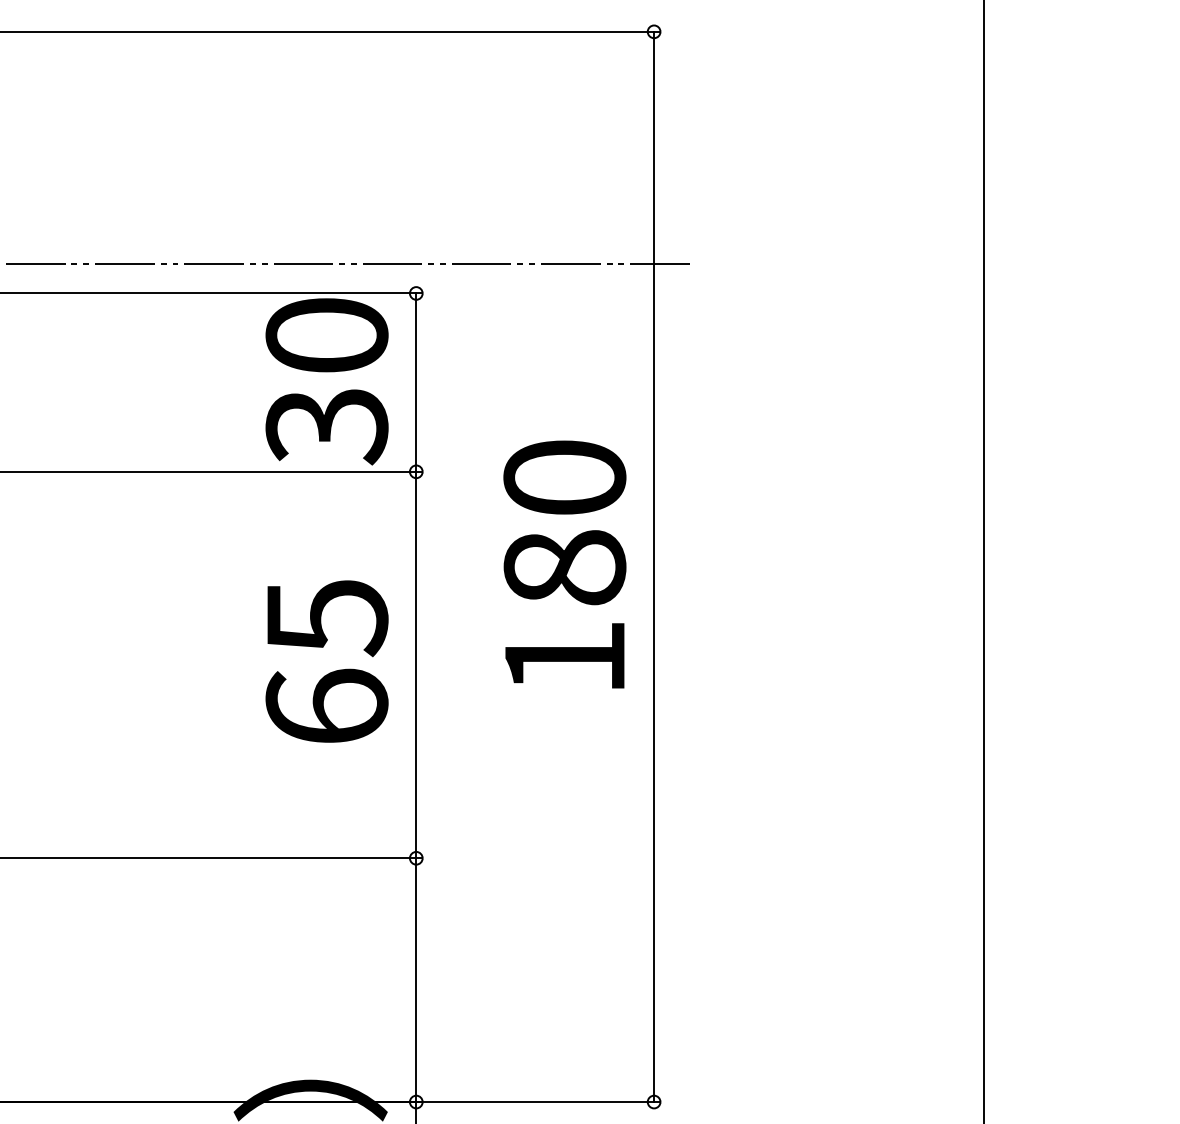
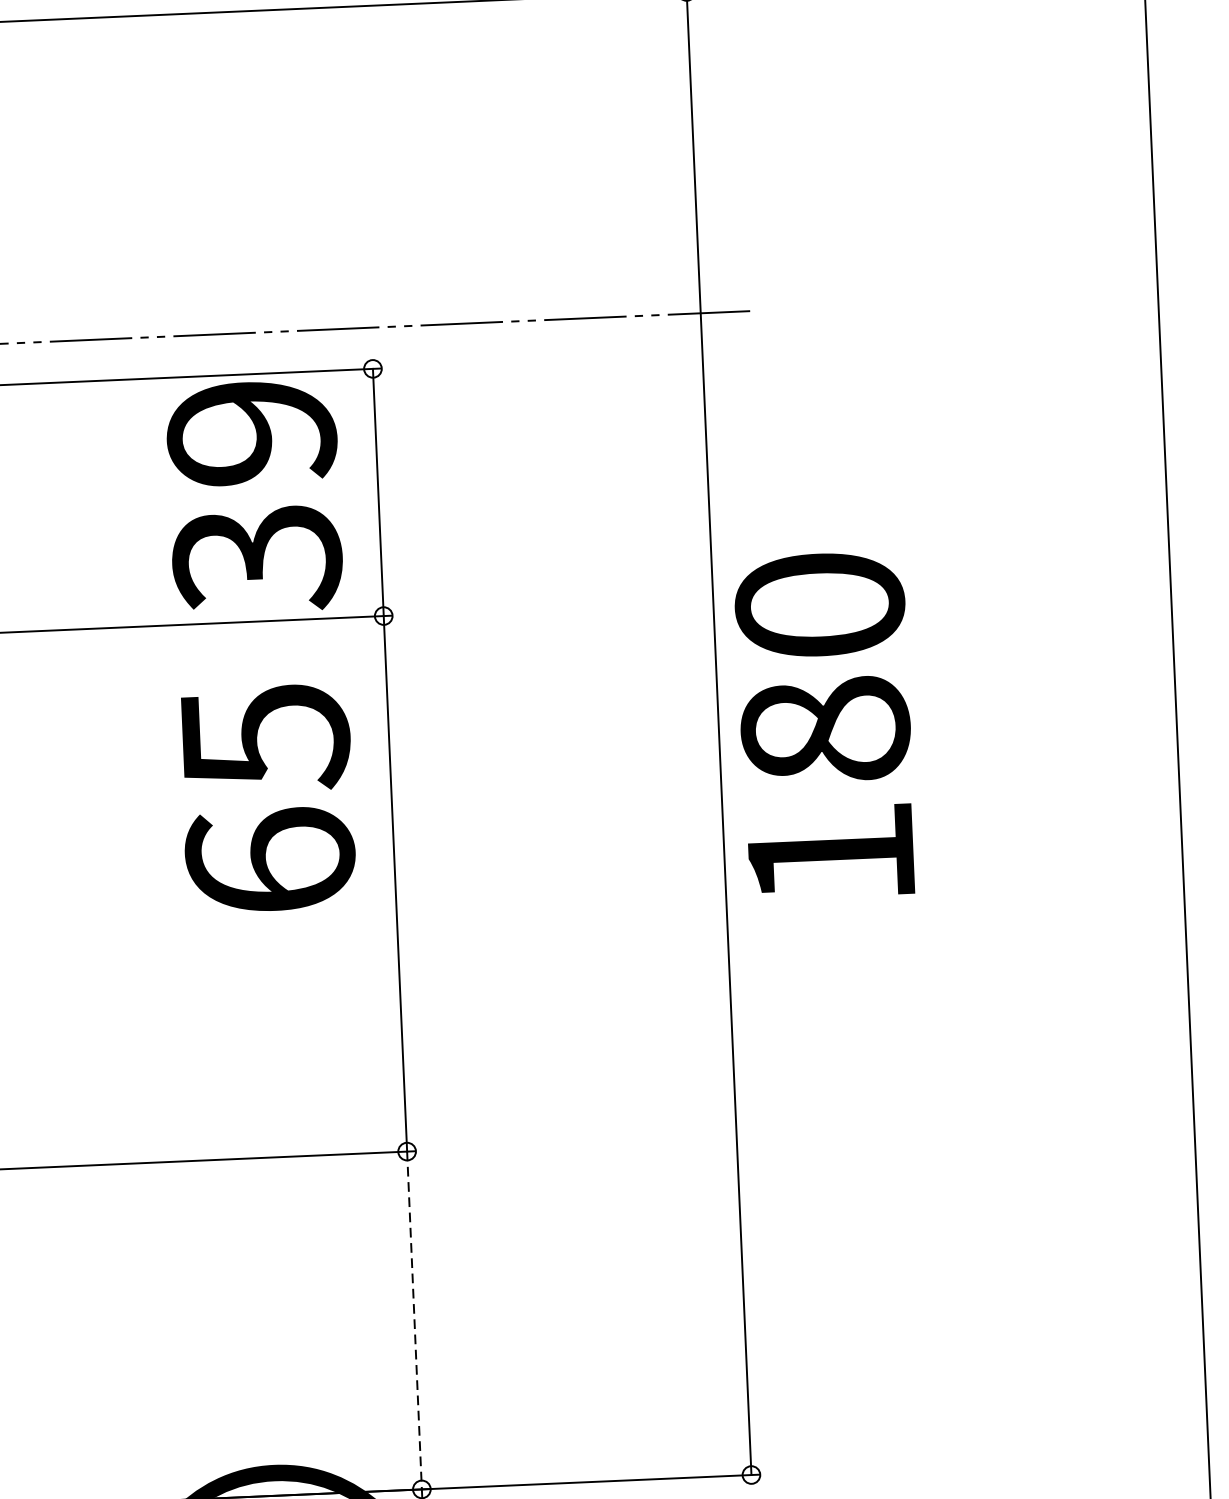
text: (326, 335) -> (251, 432), 30 -> 39
text: (564, 564) -> (824, 725), moved
text: (326, 661) -> (267, 798), moved
line: (416, 980) -> (414, 1320), solid -> dashed

